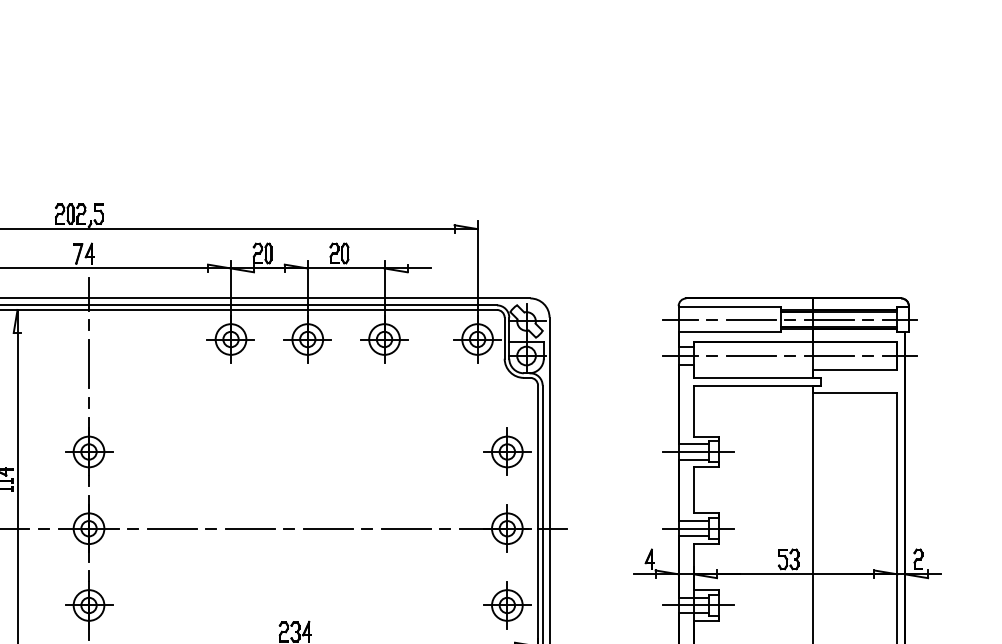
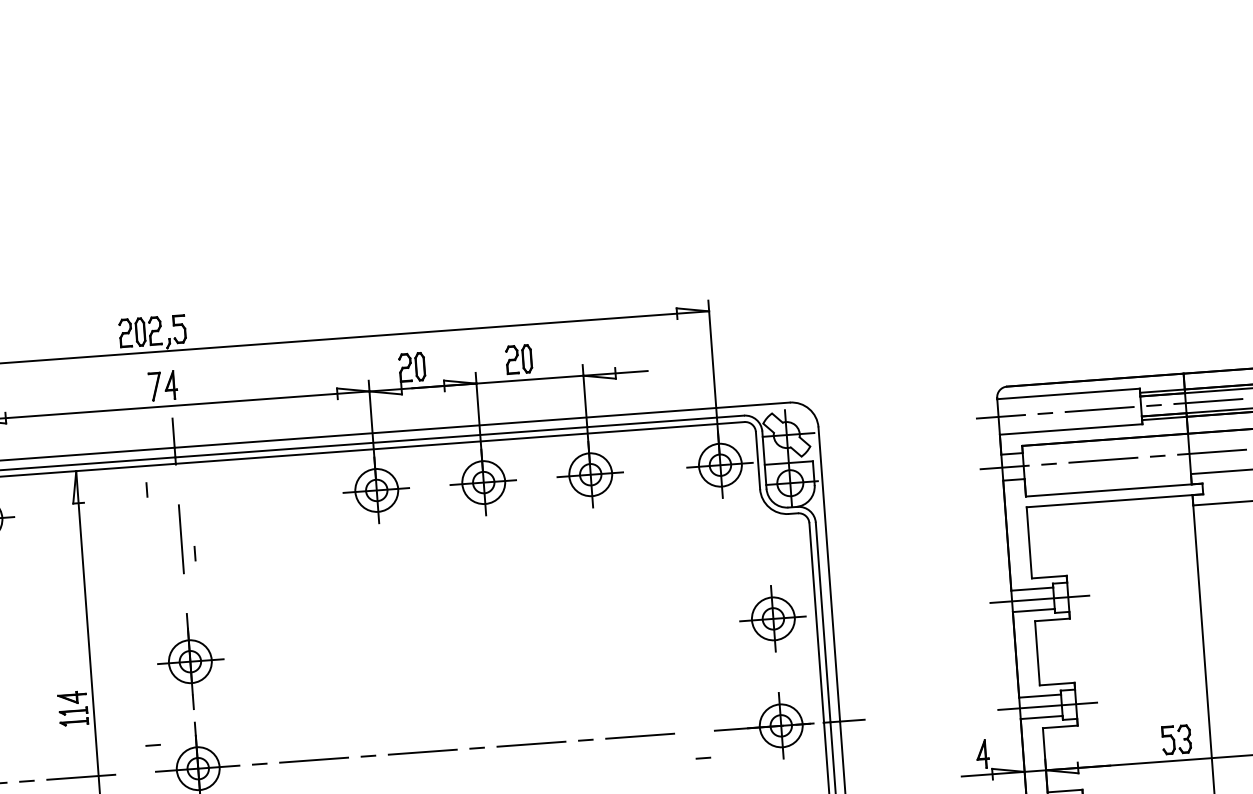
line: (88, 324) -> (146, 489), moved
line: (88, 402) -> (194, 552), moved
line: (43, 528) -> (152, 745), moved
line: (444, 528) -> (702, 757), moved

